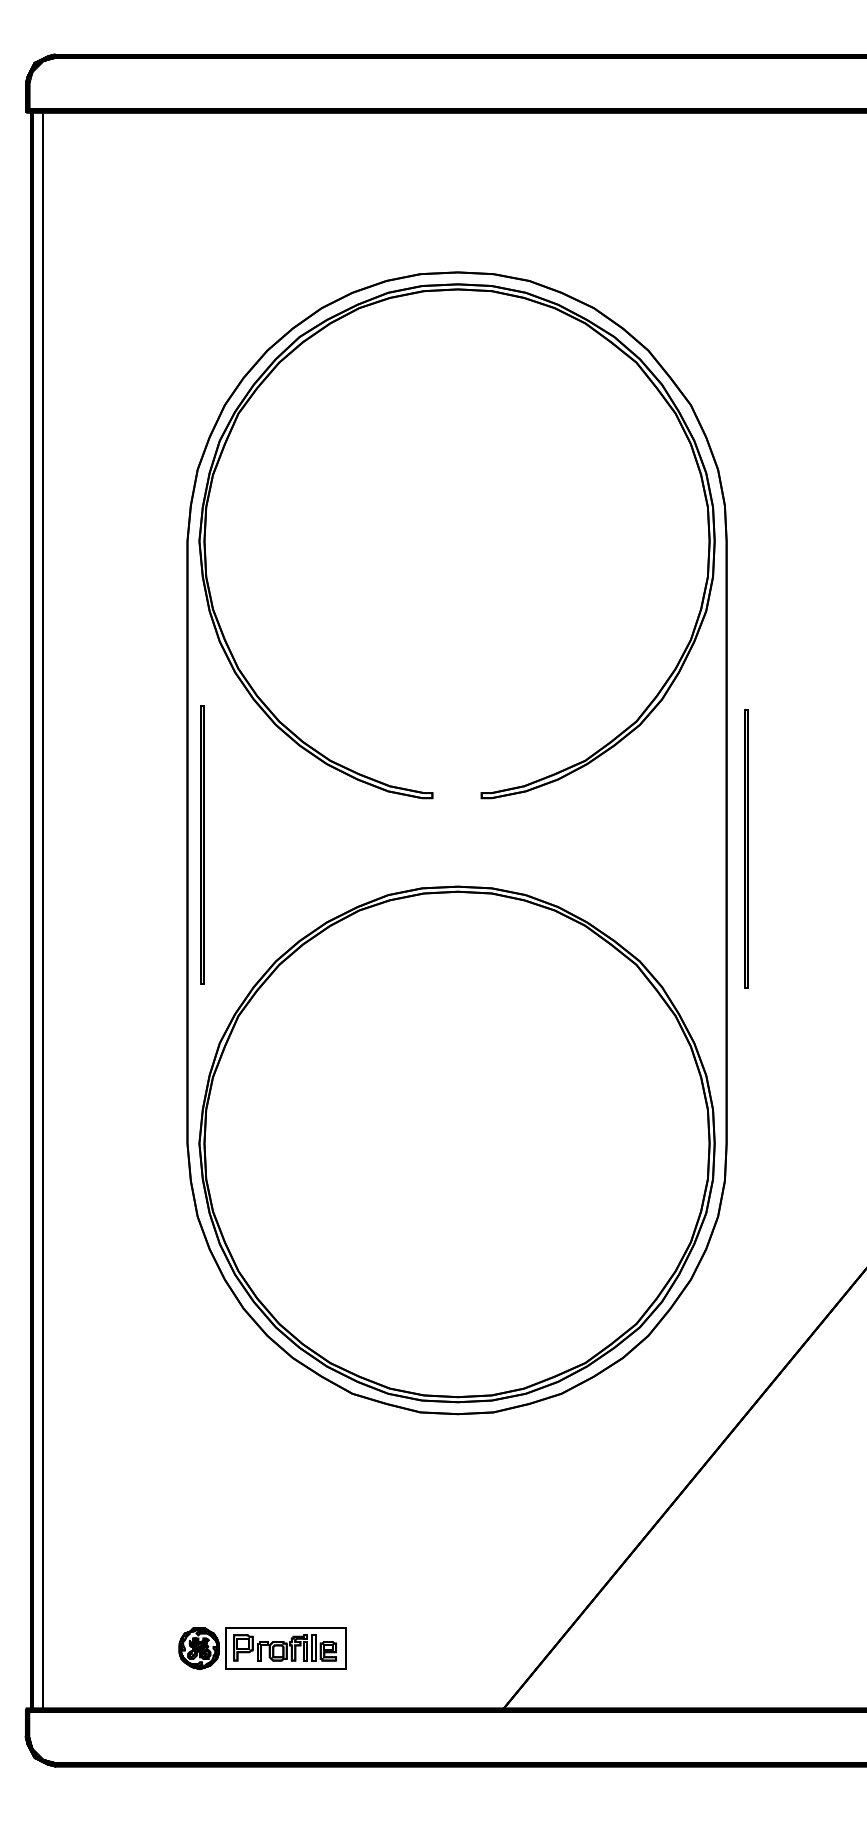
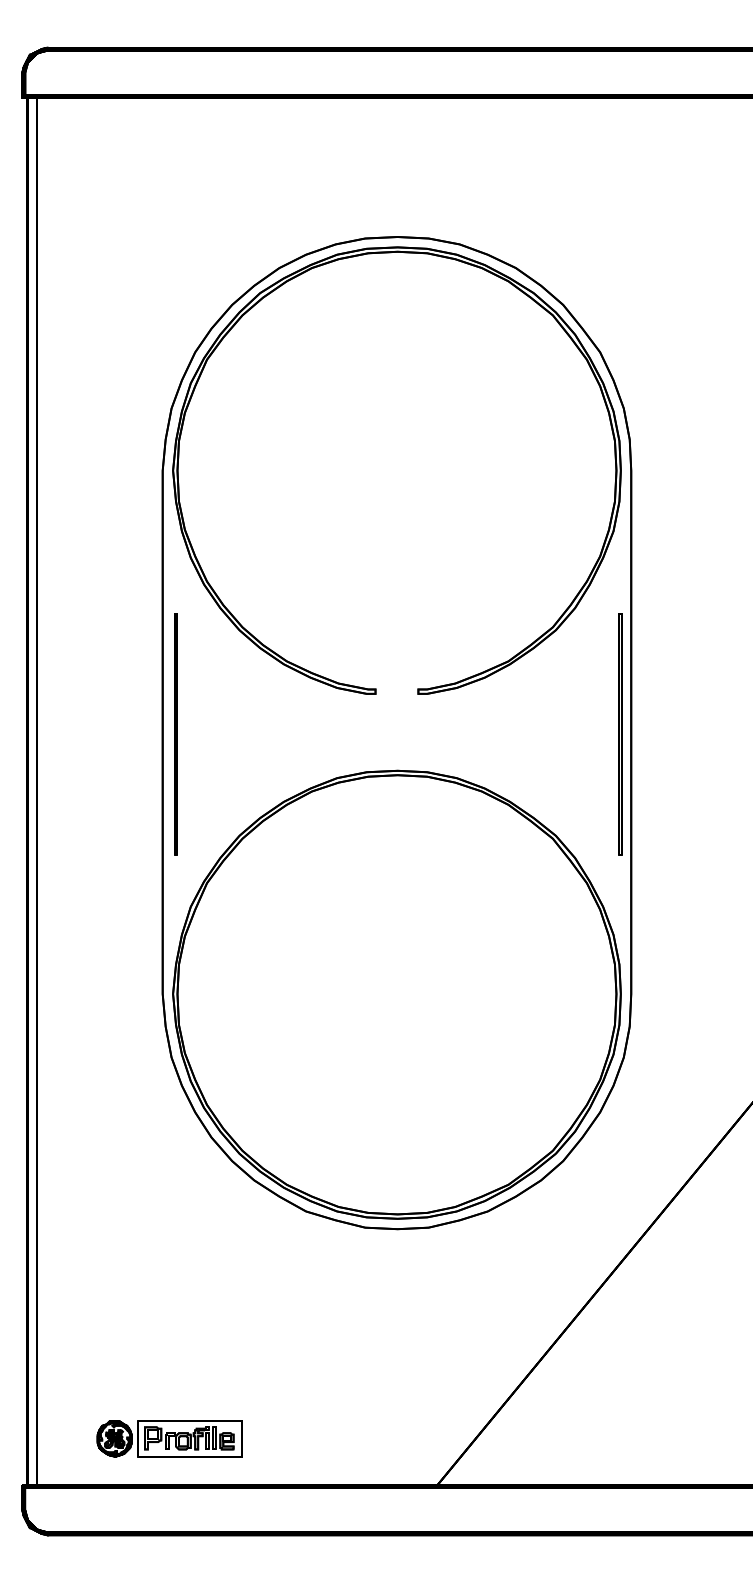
line: (745, 848) -> (619, 734), moved
part: (262, 1648) -> (169, 1438), moved

